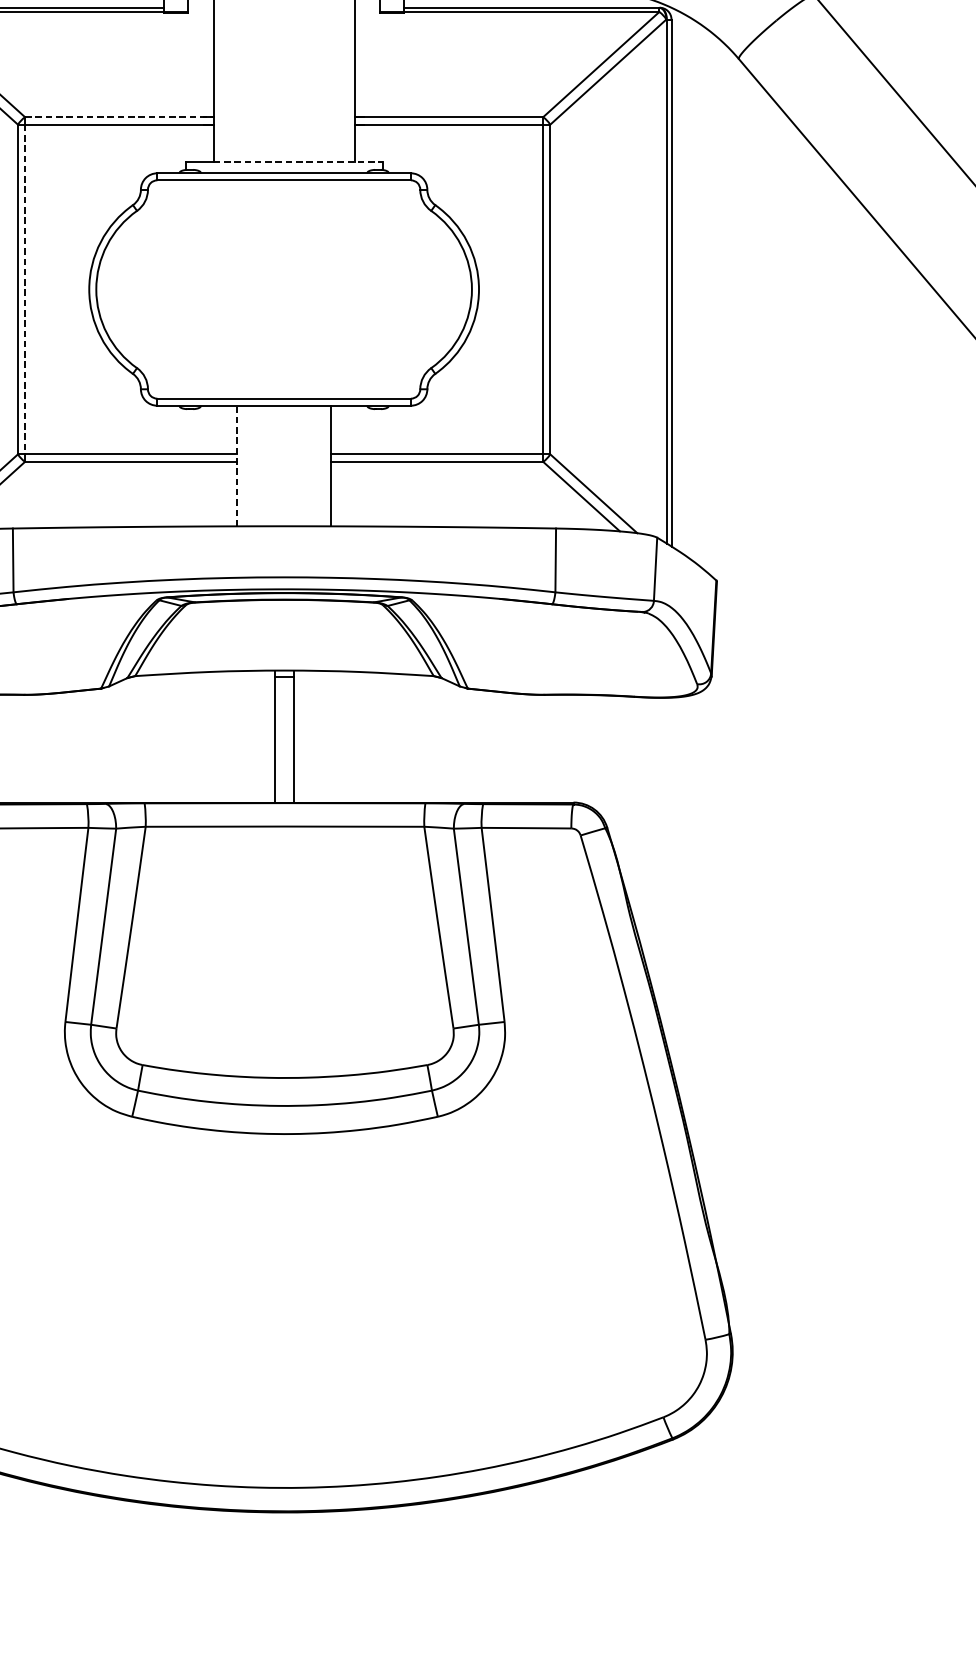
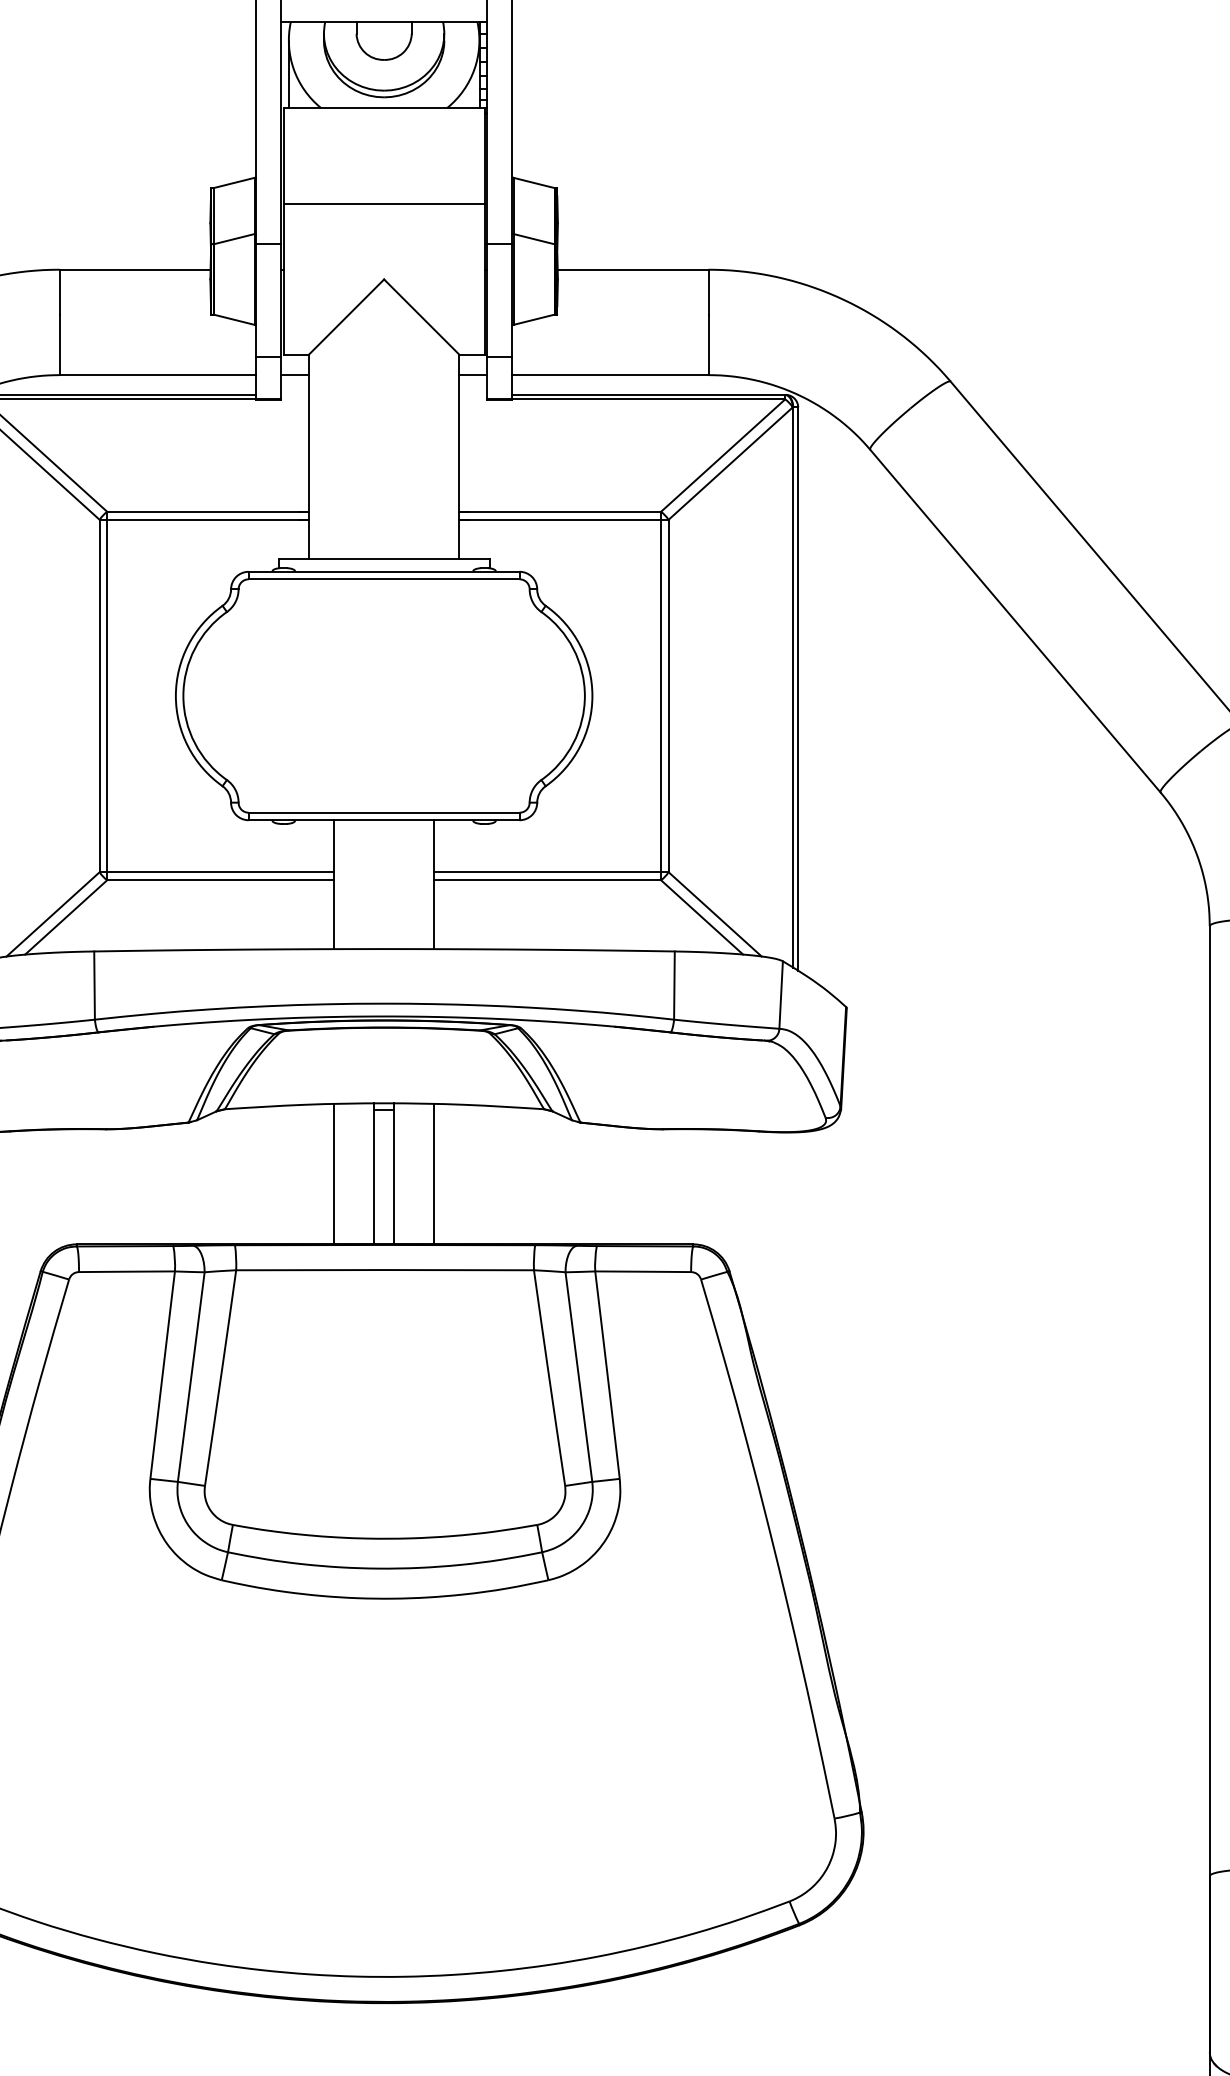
line: (119, 116) -> (208, 511), dashed -> solid
line: (298, 161) -> (399, 559), dashed -> solid
line: (25, 289) -> (107, 696), dashed -> solid
line: (236, 465) -> (333, 884), dashed -> solid
line: (236, 737) -> (333, 1174), added
line: (331, 737) -> (434, 1174), added

